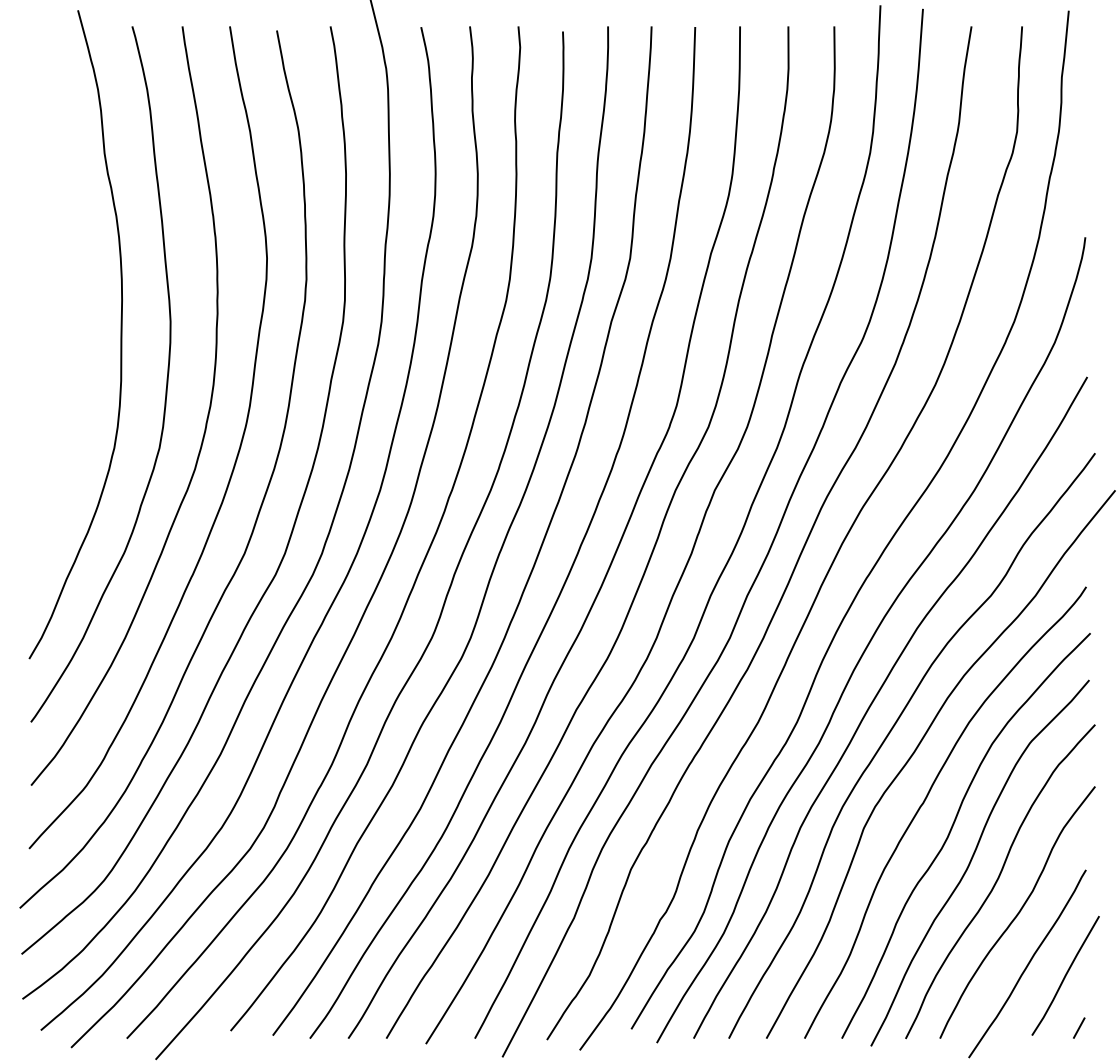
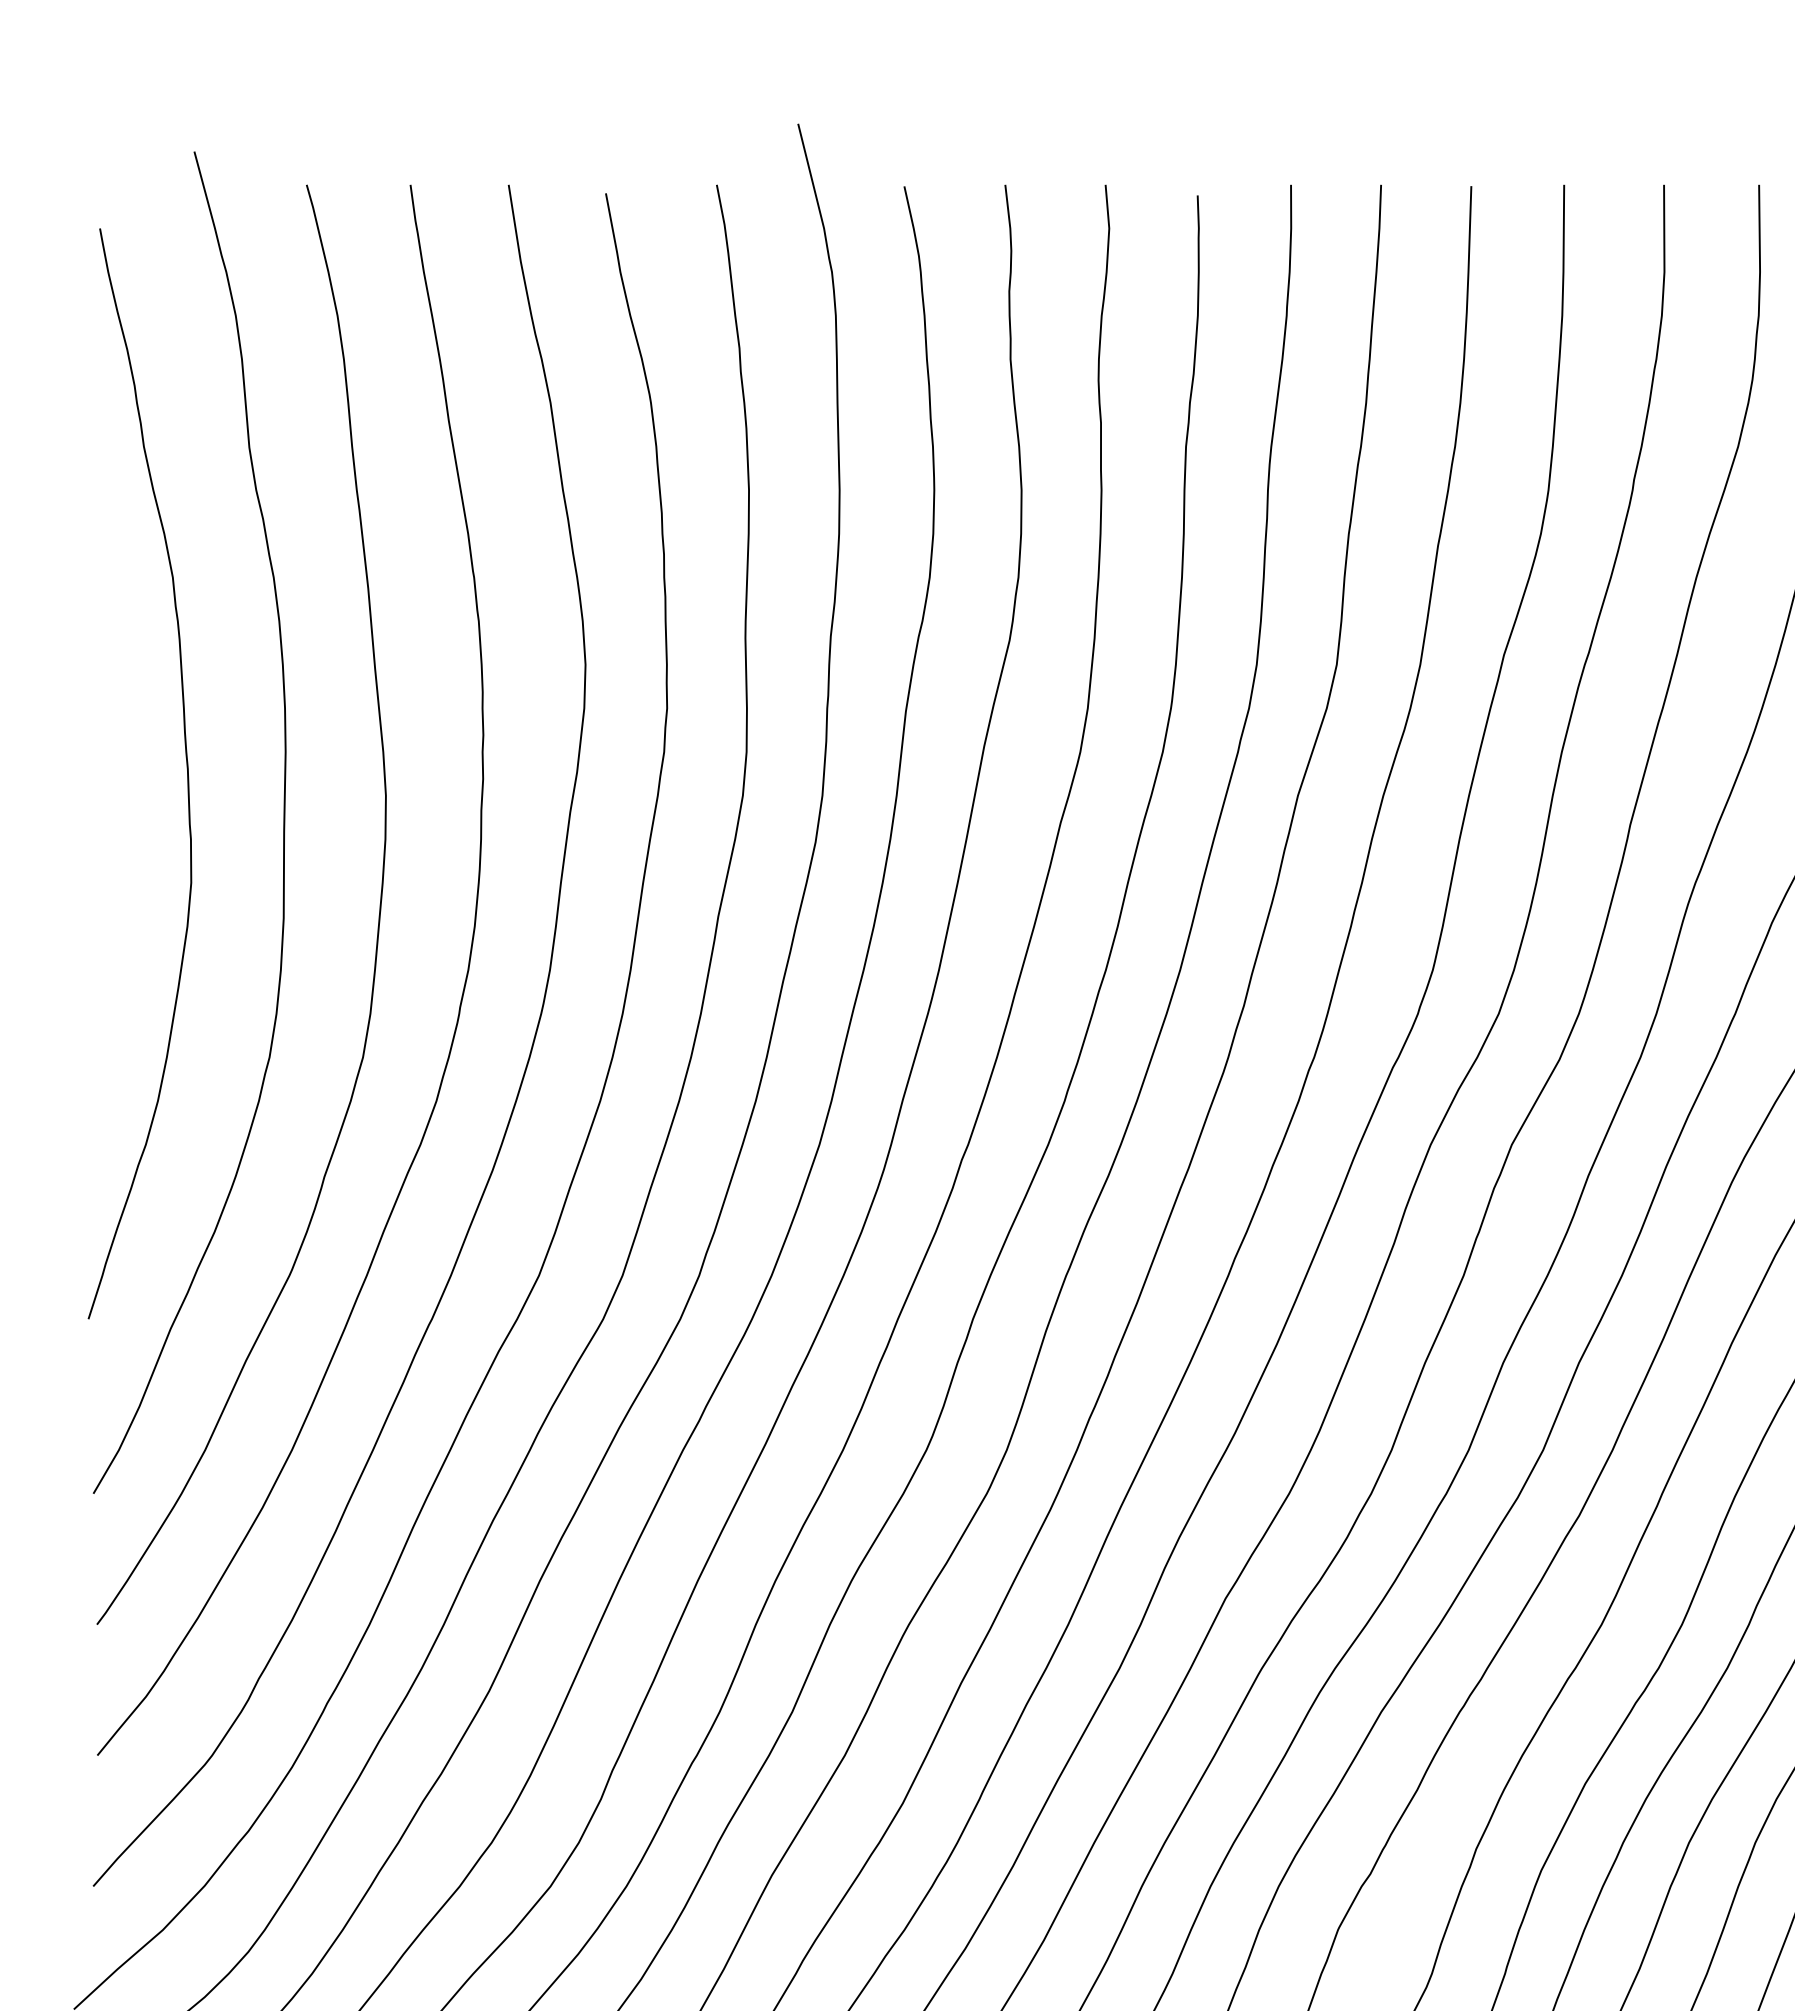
curve: (73, 308) -> (185, 768), added

